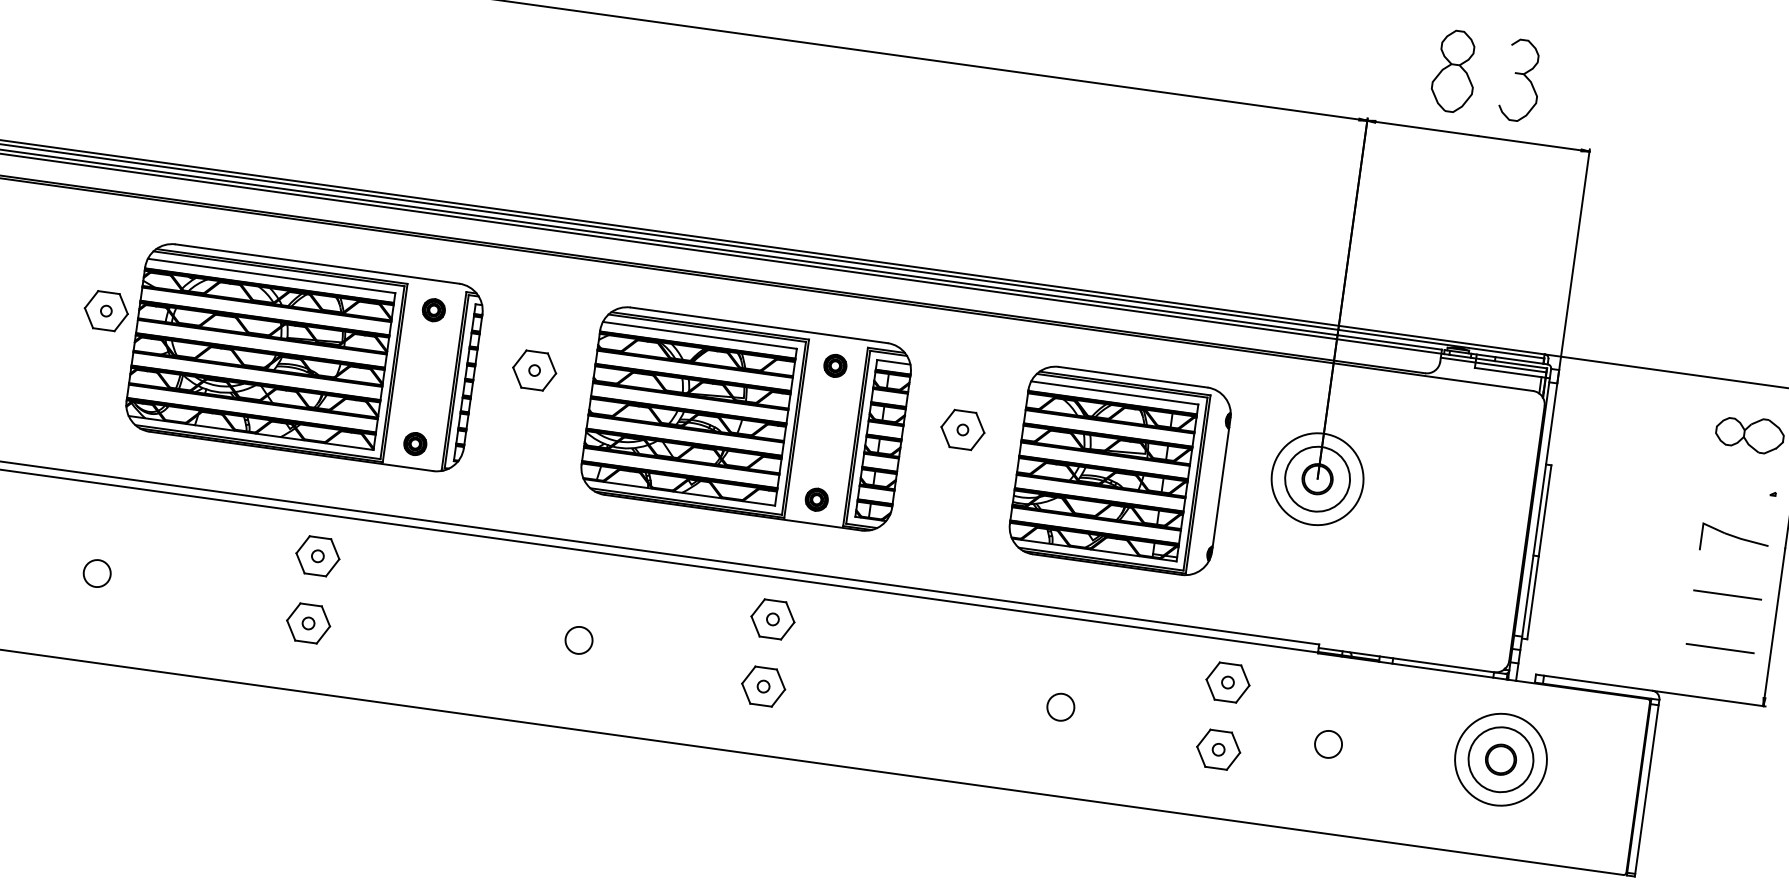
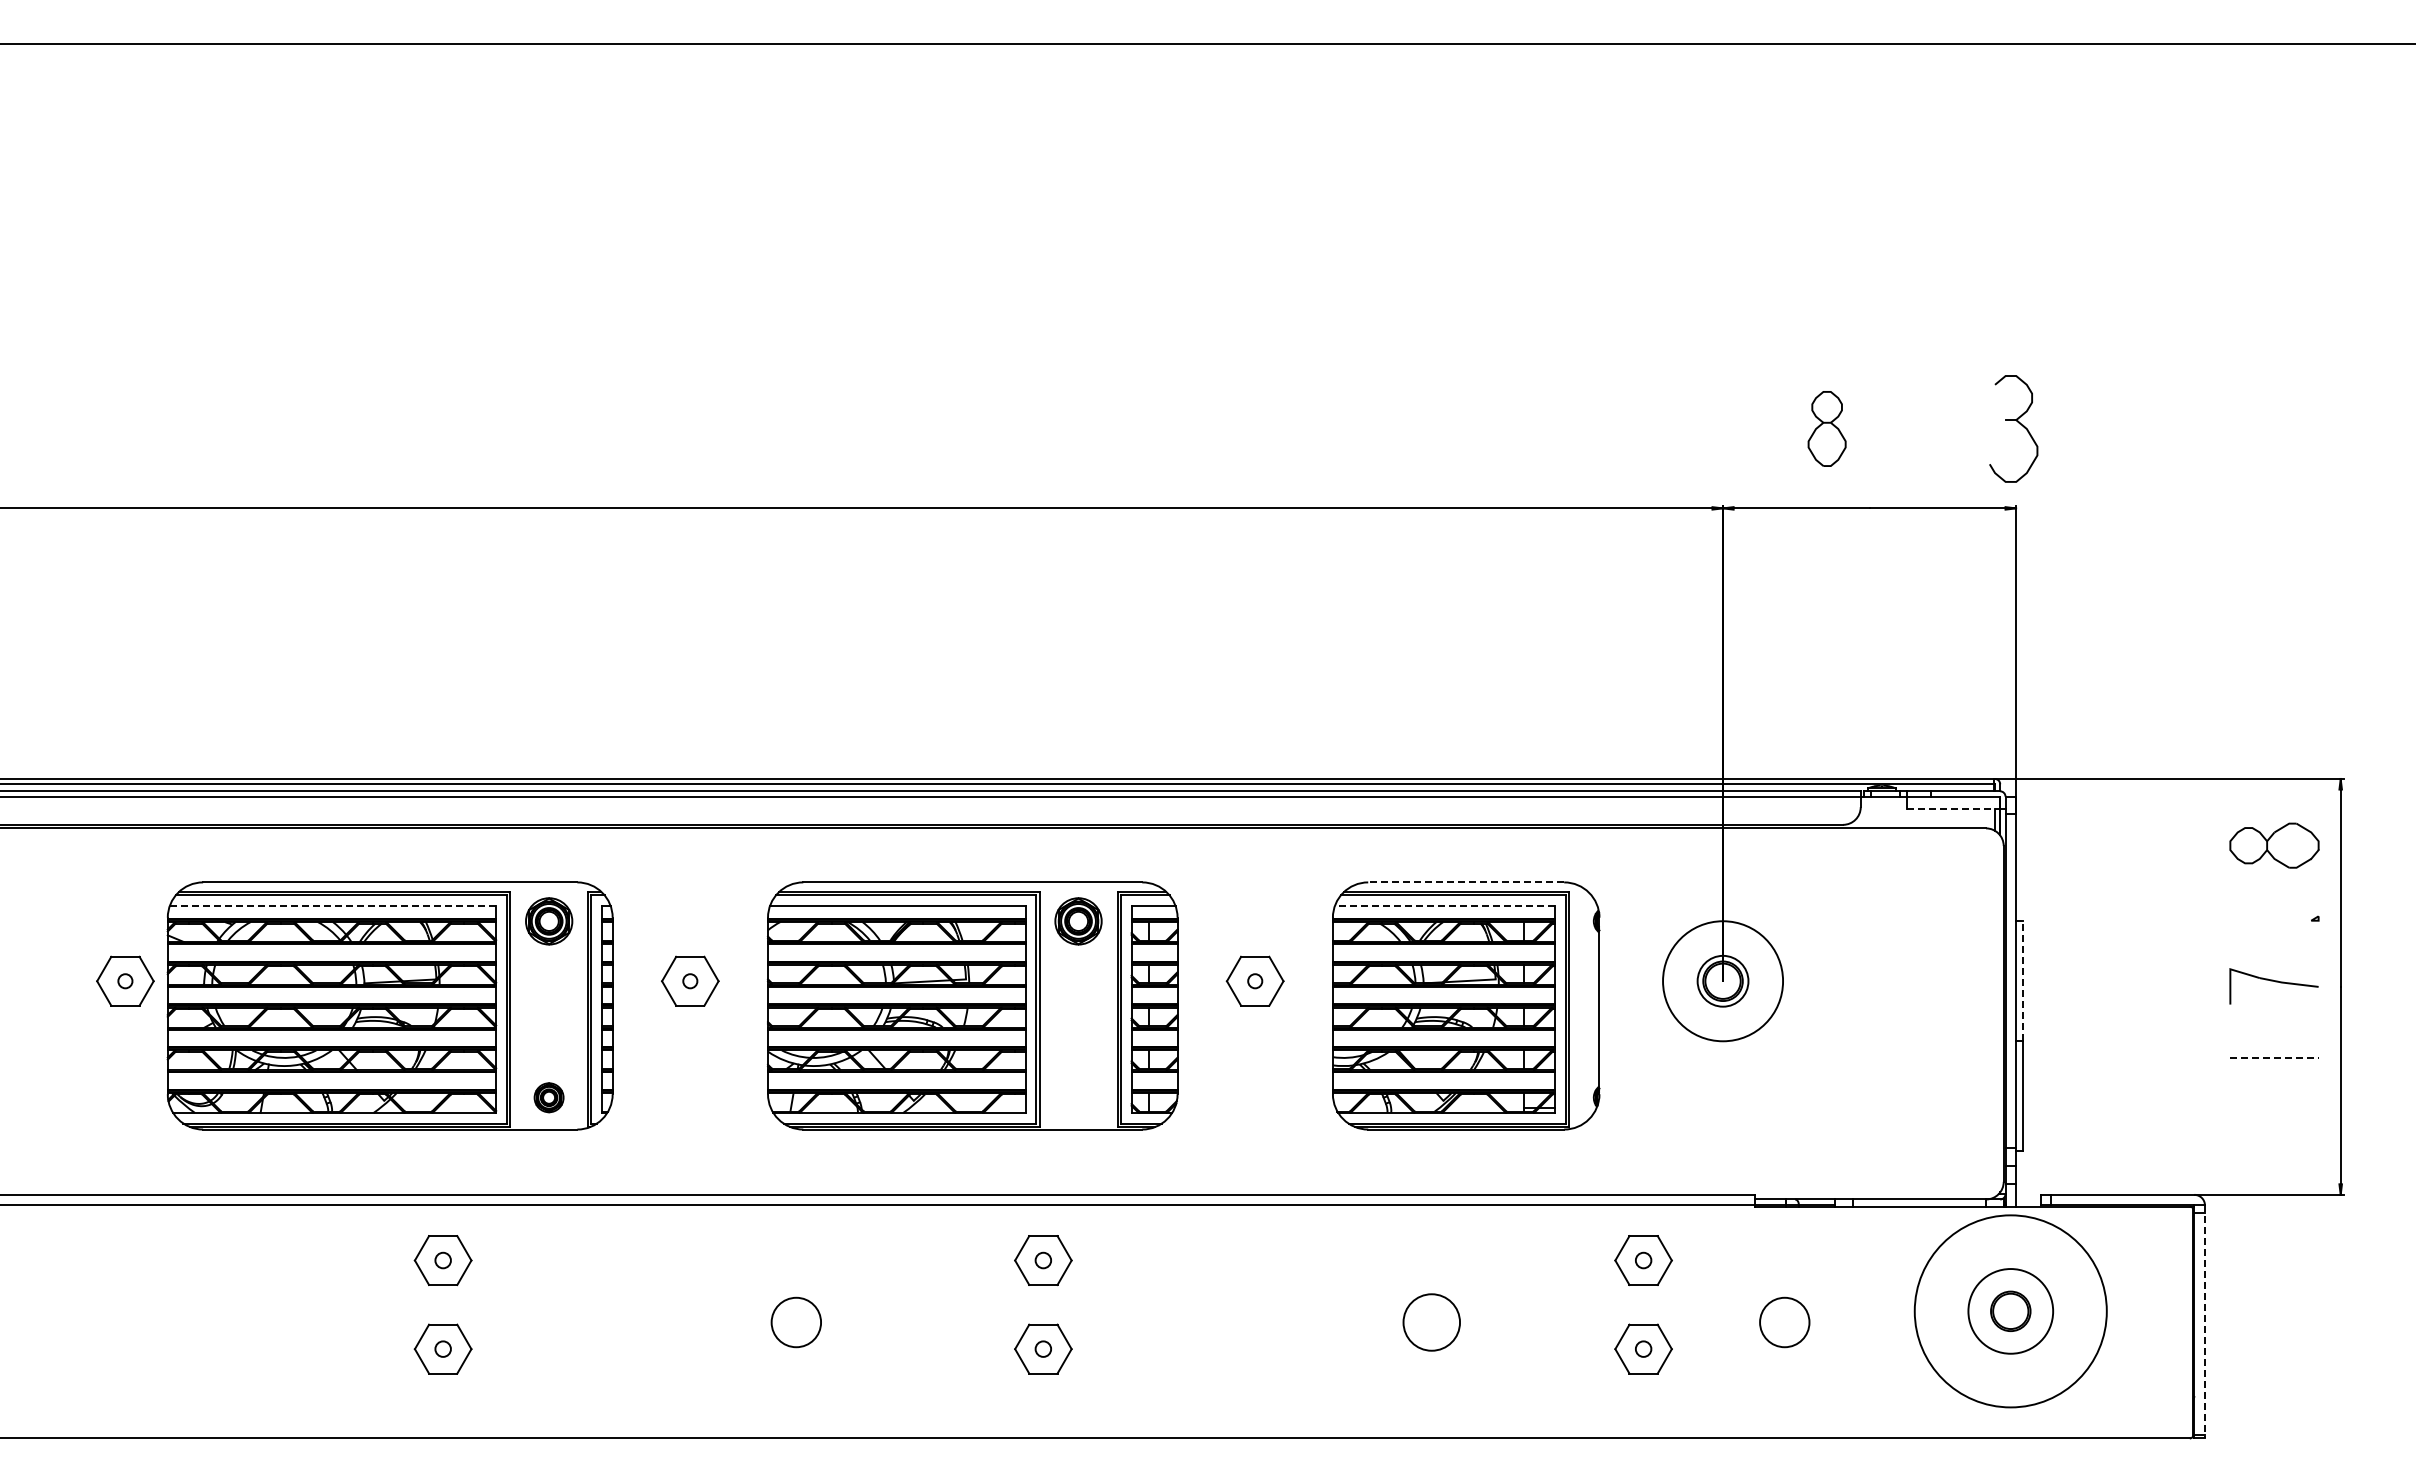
part: (1454, 71) -> (1826, 428), size x0.7
part: (1525, 77) -> (2018, 423), moved
line: (271, 276) -> (332, 906), solid -> dashed
part: (433, 309) -> (548, 920), size x1.6
line: (1493, 364) -> (1929, 801), removed
part: (835, 365) -> (1078, 920), size x1.6
line: (1510, 372) -> (1953, 808), solid -> dashed
line: (1133, 377) -> (1466, 882), solid -> dashed
line: (1114, 393) -> (1444, 906), solid -> dashed
circle: (1317, 478) -> (1722, 980), size x0.6
part: (816, 499) -> (1078, 1097), removed
line: (1545, 510) -> (2023, 980), solid -> dashed
circle: (97, 573) -> (160, 1322), removed
line: (1727, 595) -> (2274, 1057), solid -> dashed
circle: (578, 640) -> (795, 1322), size x1.4
line: (1720, 648) -> (2274, 1128), removed
circle: (1060, 707) -> (1431, 1322), size x1.6
circle: (1328, 744) -> (1784, 1322), size x1.4
circle: (1500, 759) -> (2010, 1311), size x1.6
line: (1646, 787) -> (2204, 1321), solid -> dashed

